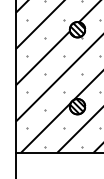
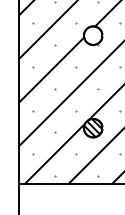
hatch: (77, 29) -> (93, 35), removed

